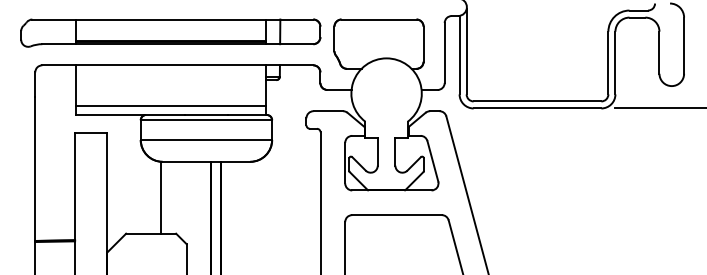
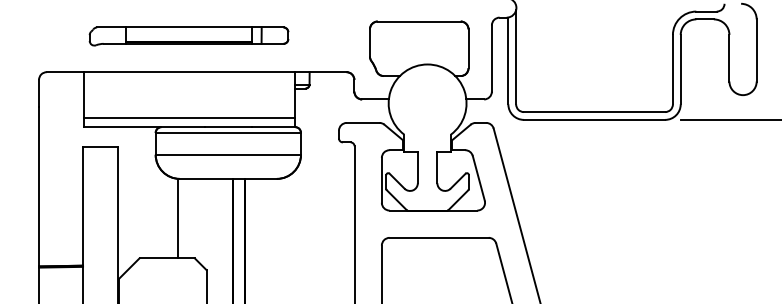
part: (170, 32) -> (188, 35), size x0.6

